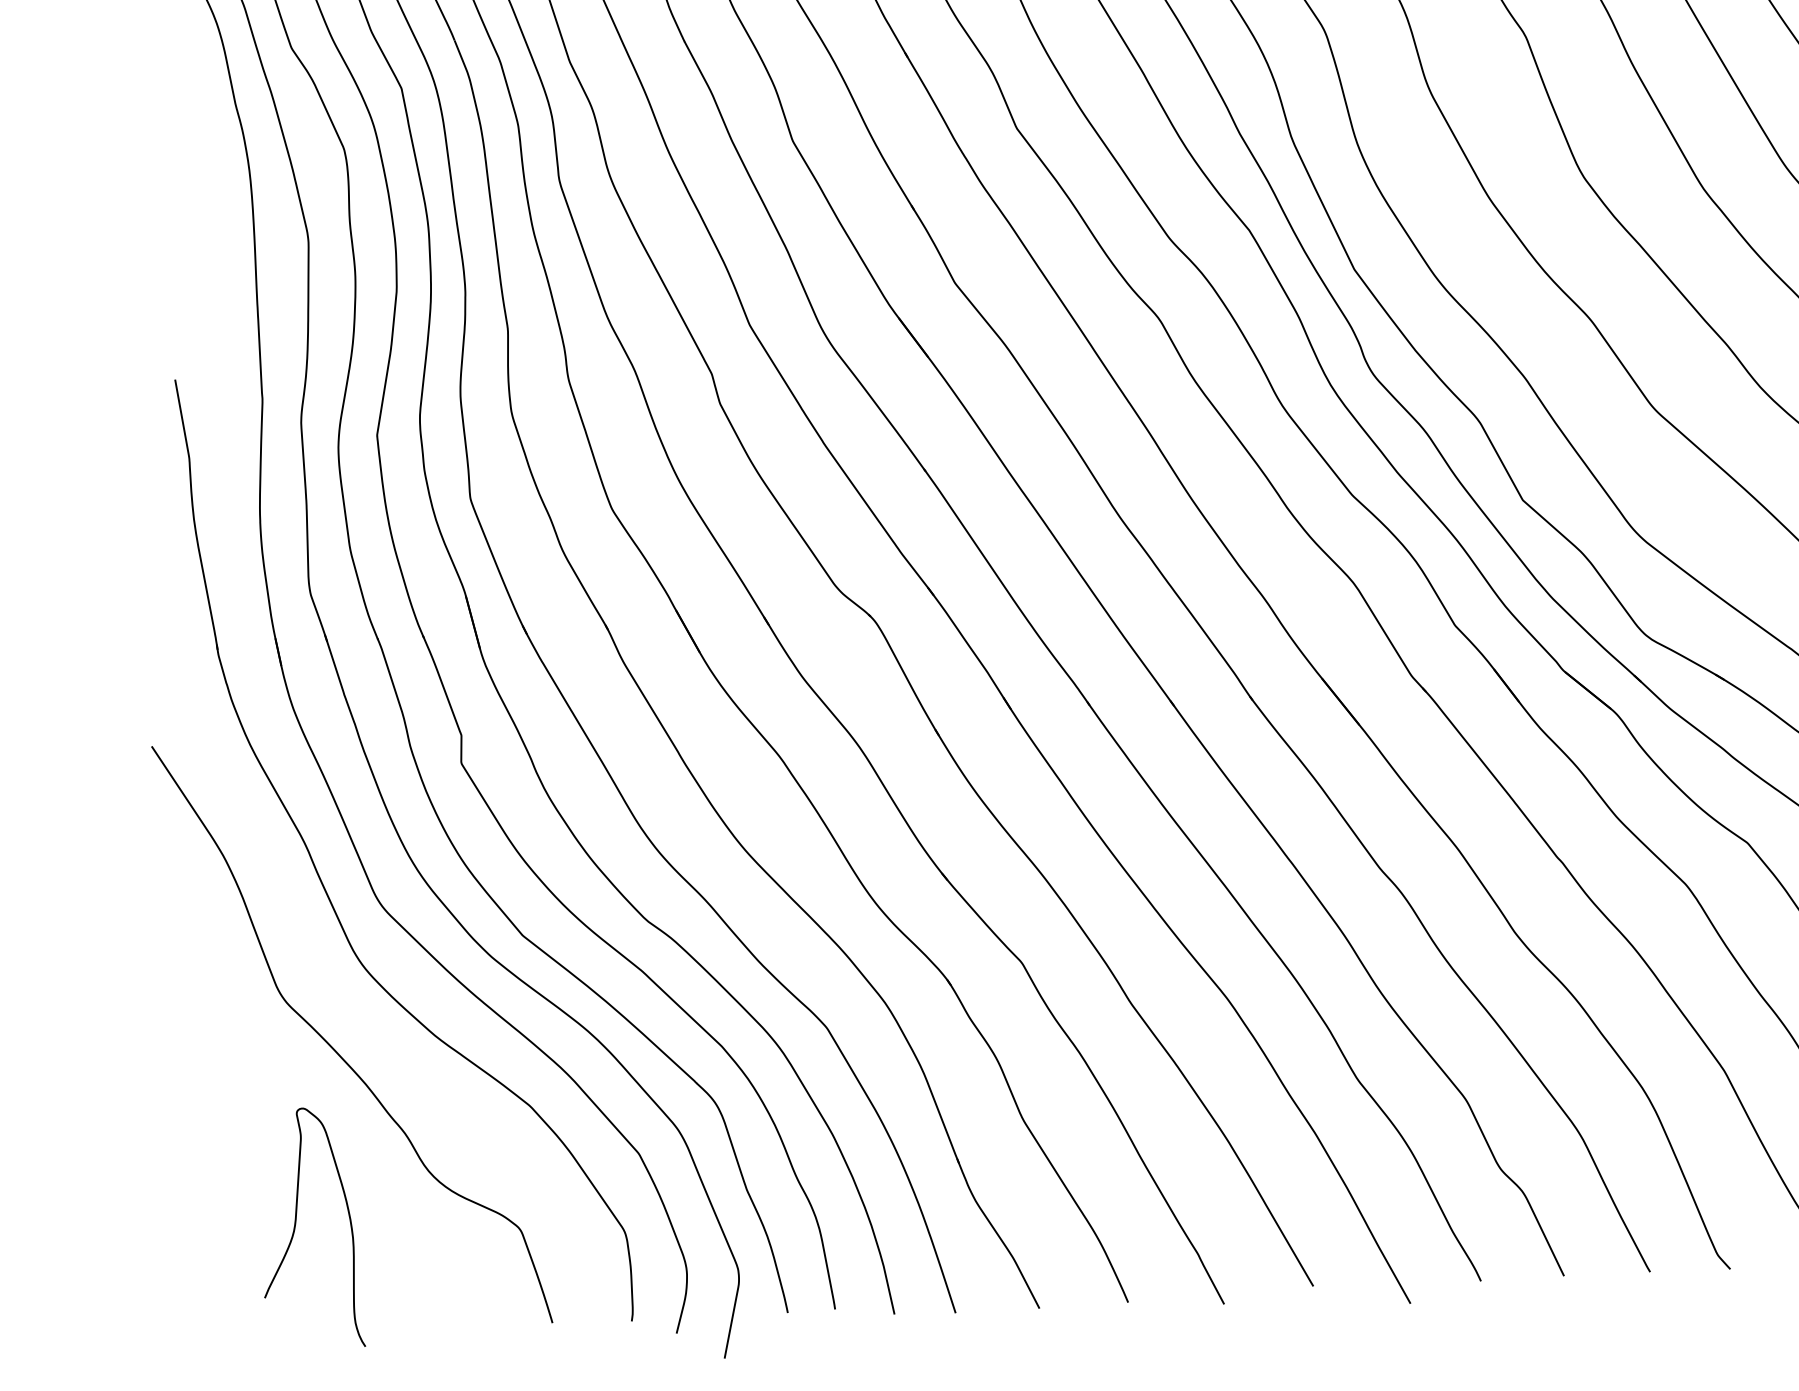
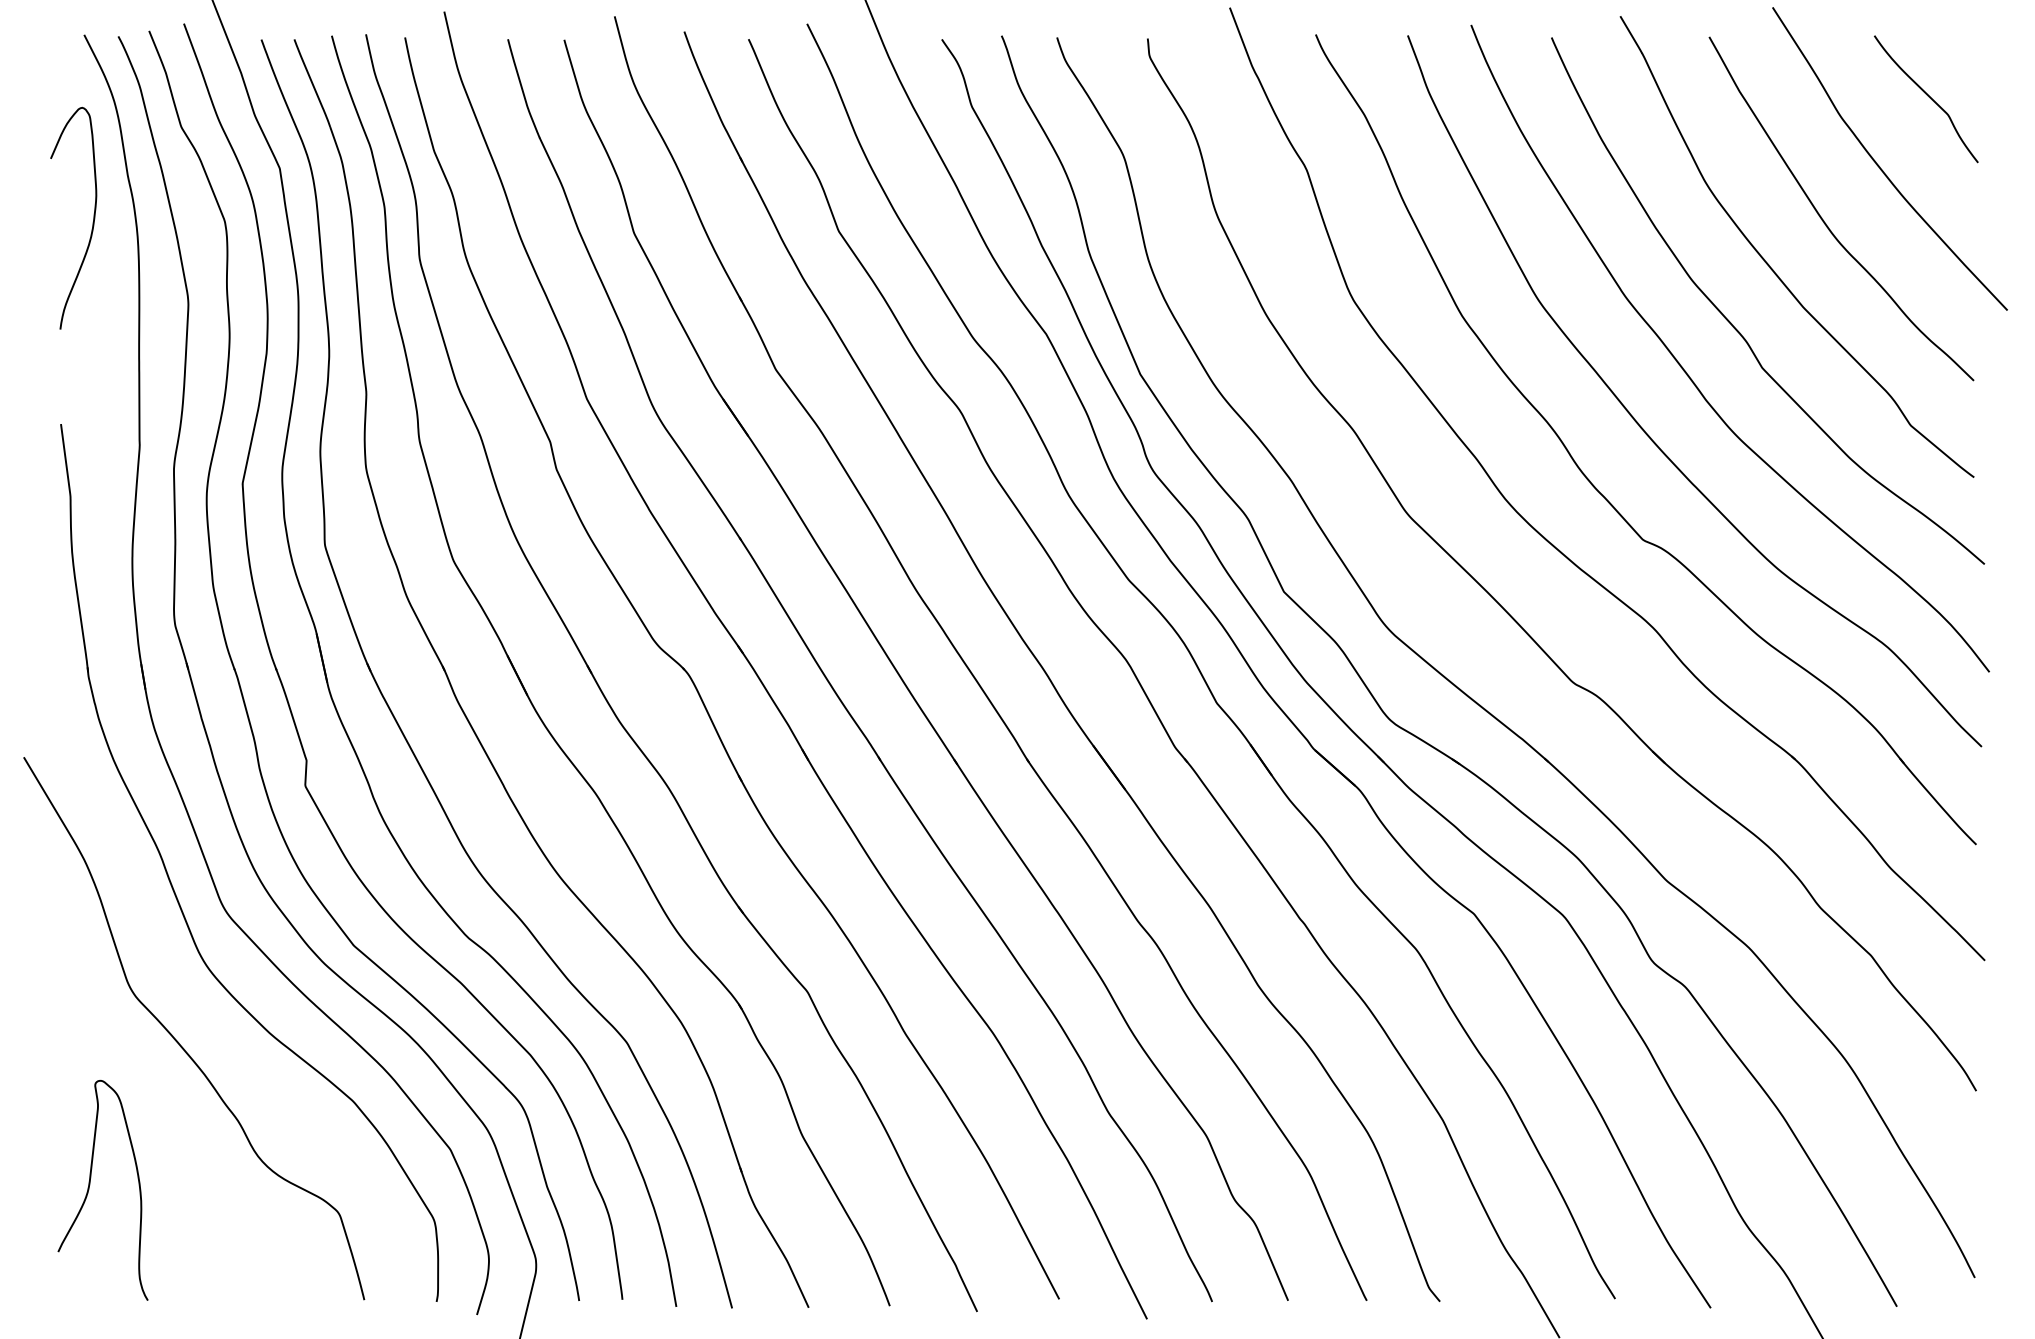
curve: (199, 157) -> (92, 222), added
curve: (296, 1223) -> (90, 1185), moved

